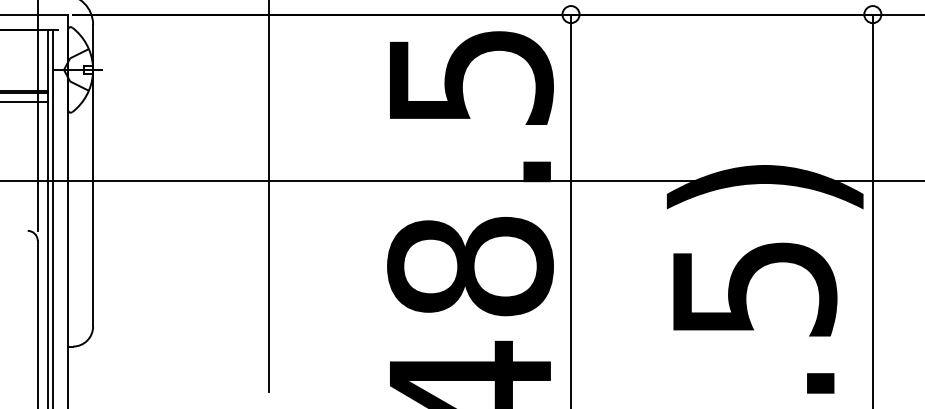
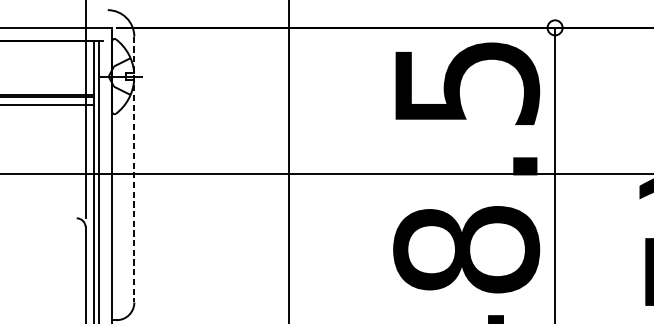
line: (93, 175) -> (134, 169), solid -> dashed

